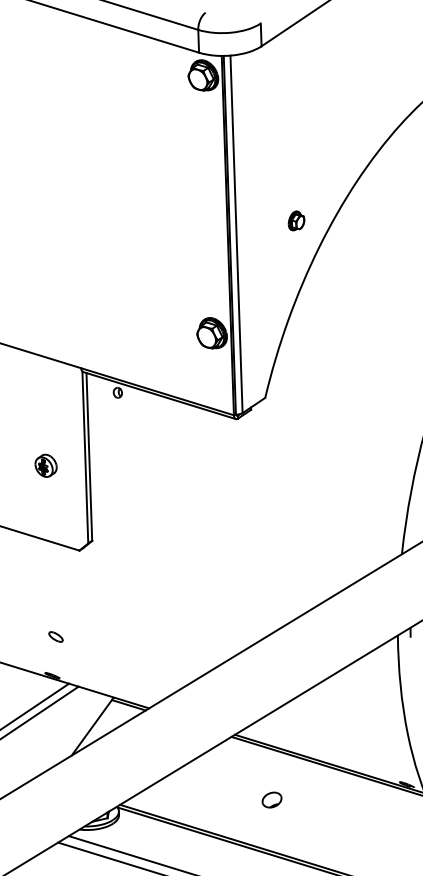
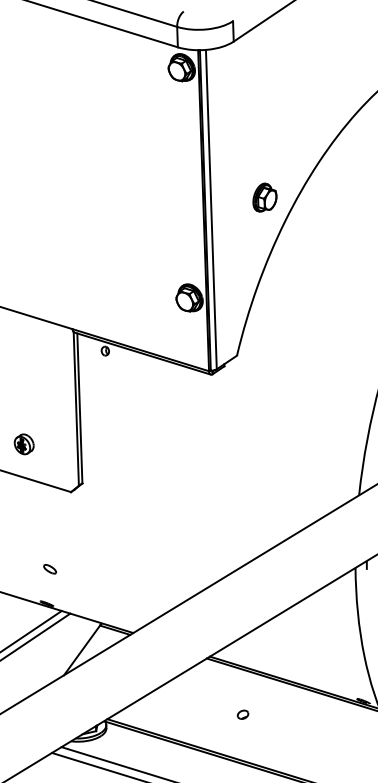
part: (296, 220) -> (264, 197), size x1.67
part: (45, 465) -> (23, 444), moved
part: (271, 799) -> (242, 714), size x0.62

